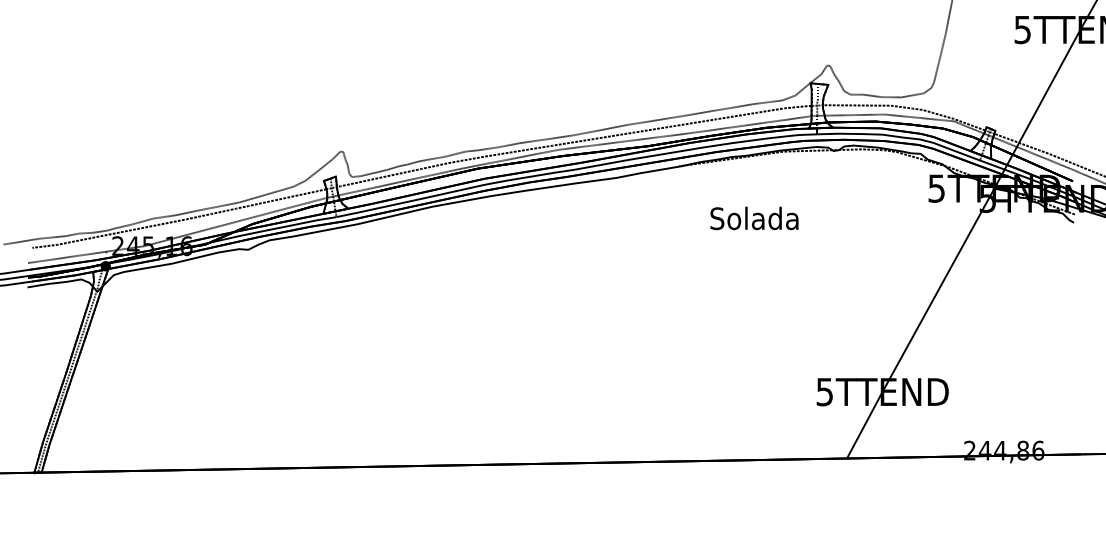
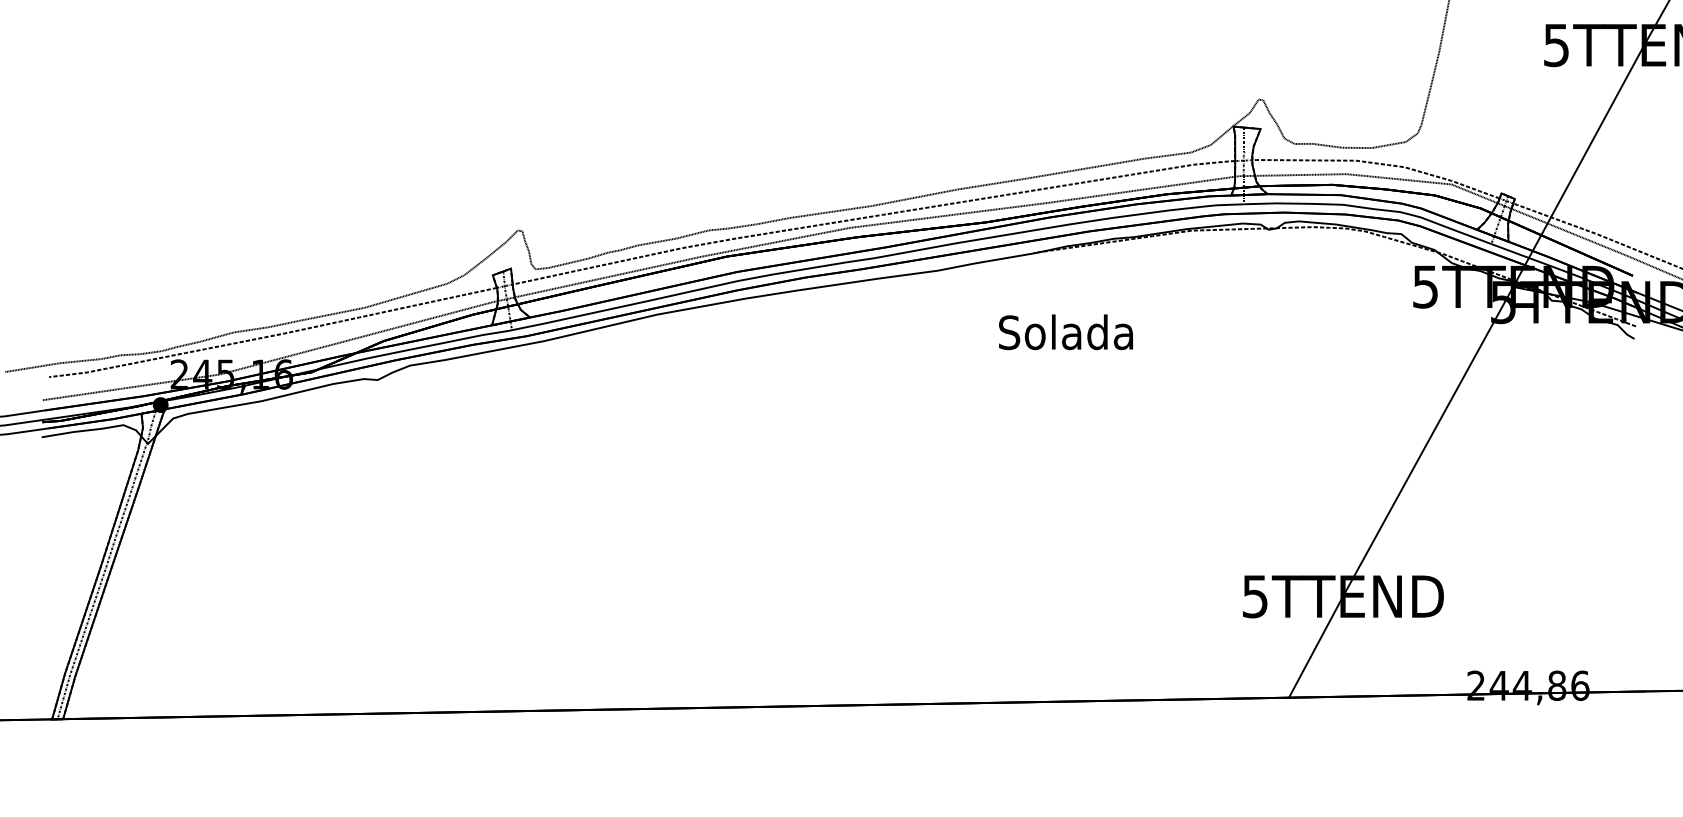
text: (754, 218) -> (1066, 332), moved

